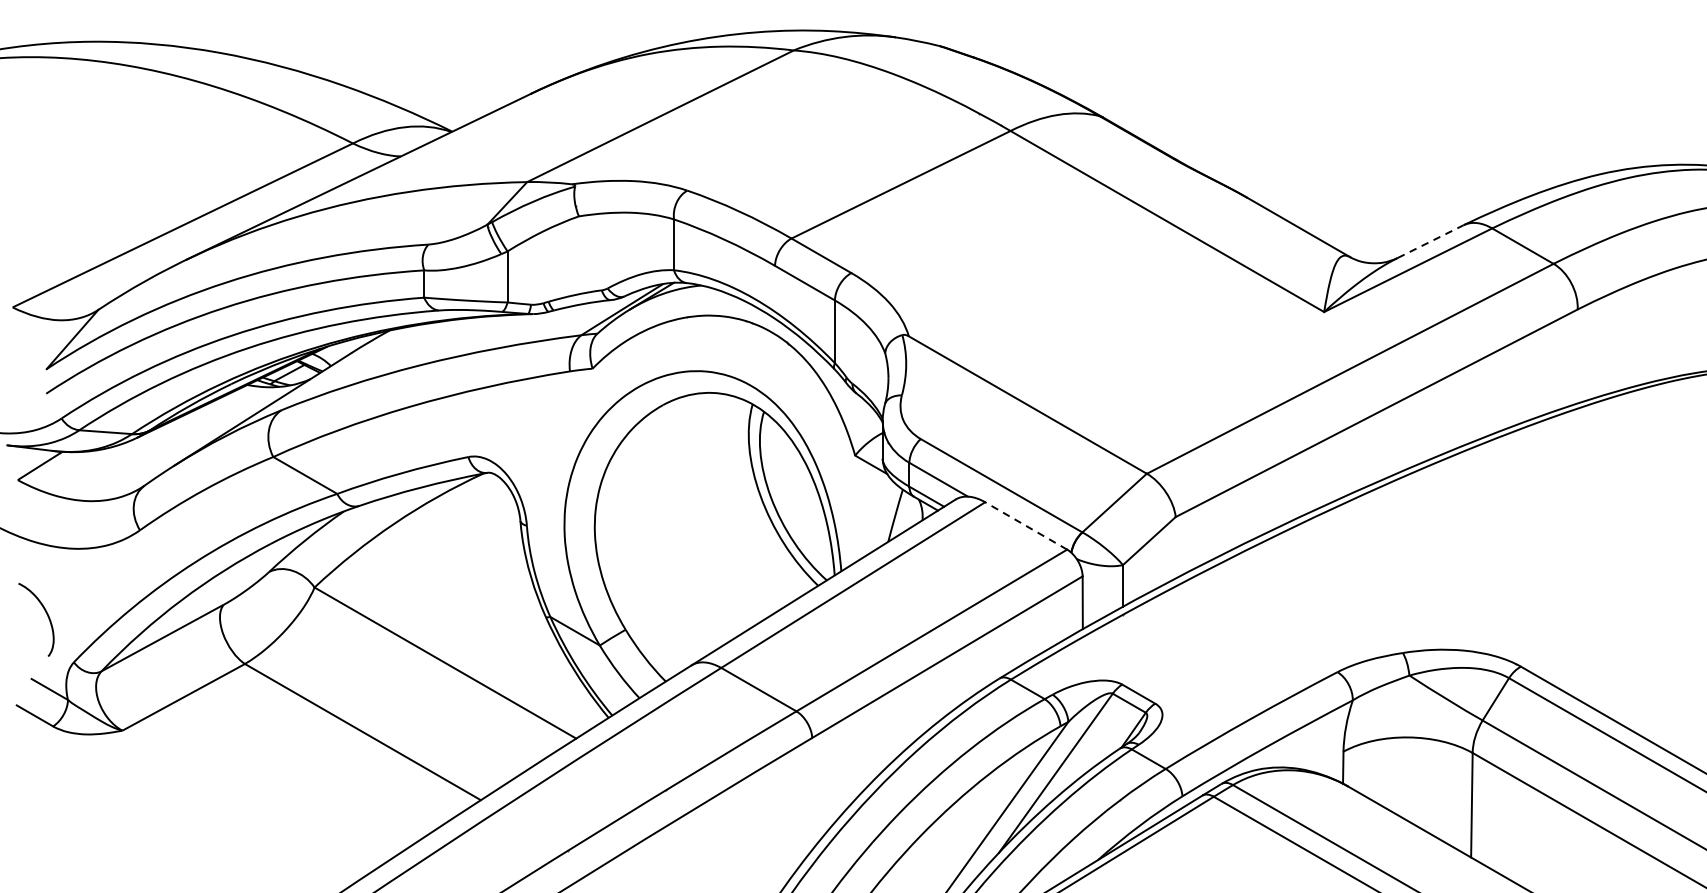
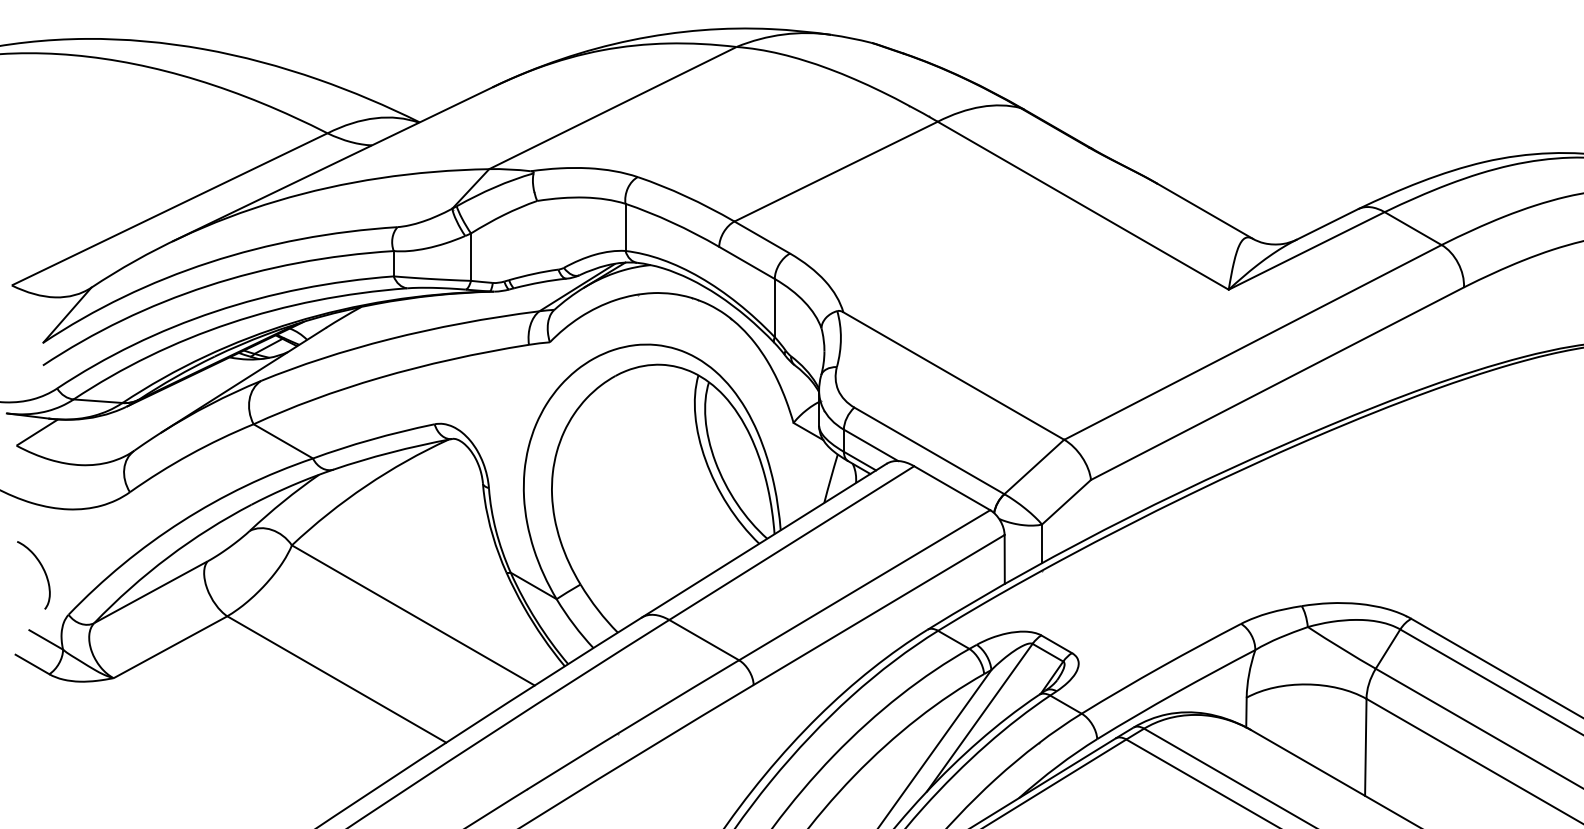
line: (1431, 241) -> (1328, 224), dashed -> solid
line: (1026, 526) -> (952, 488), dashed -> solid

